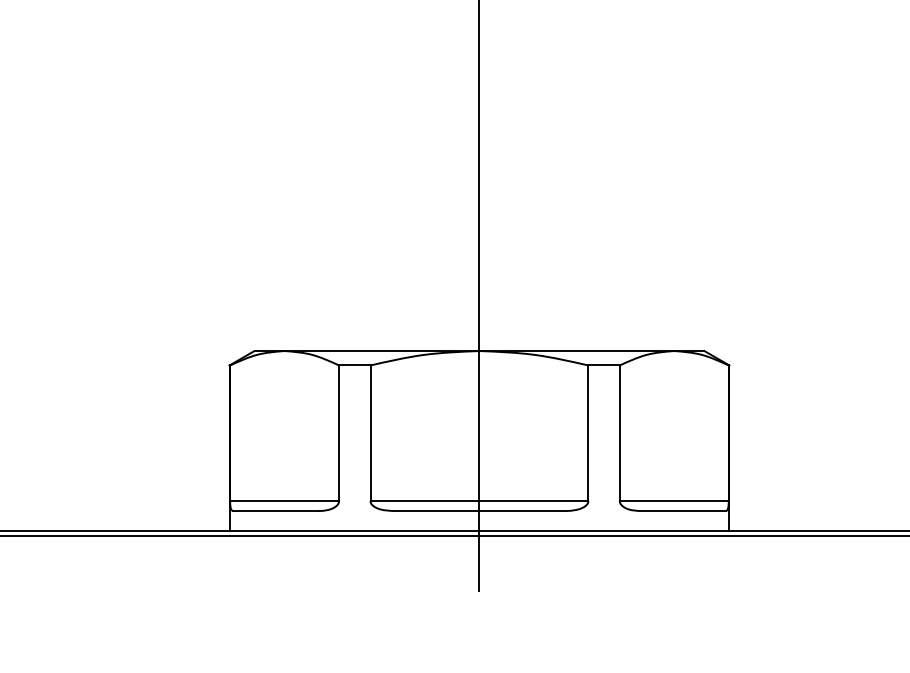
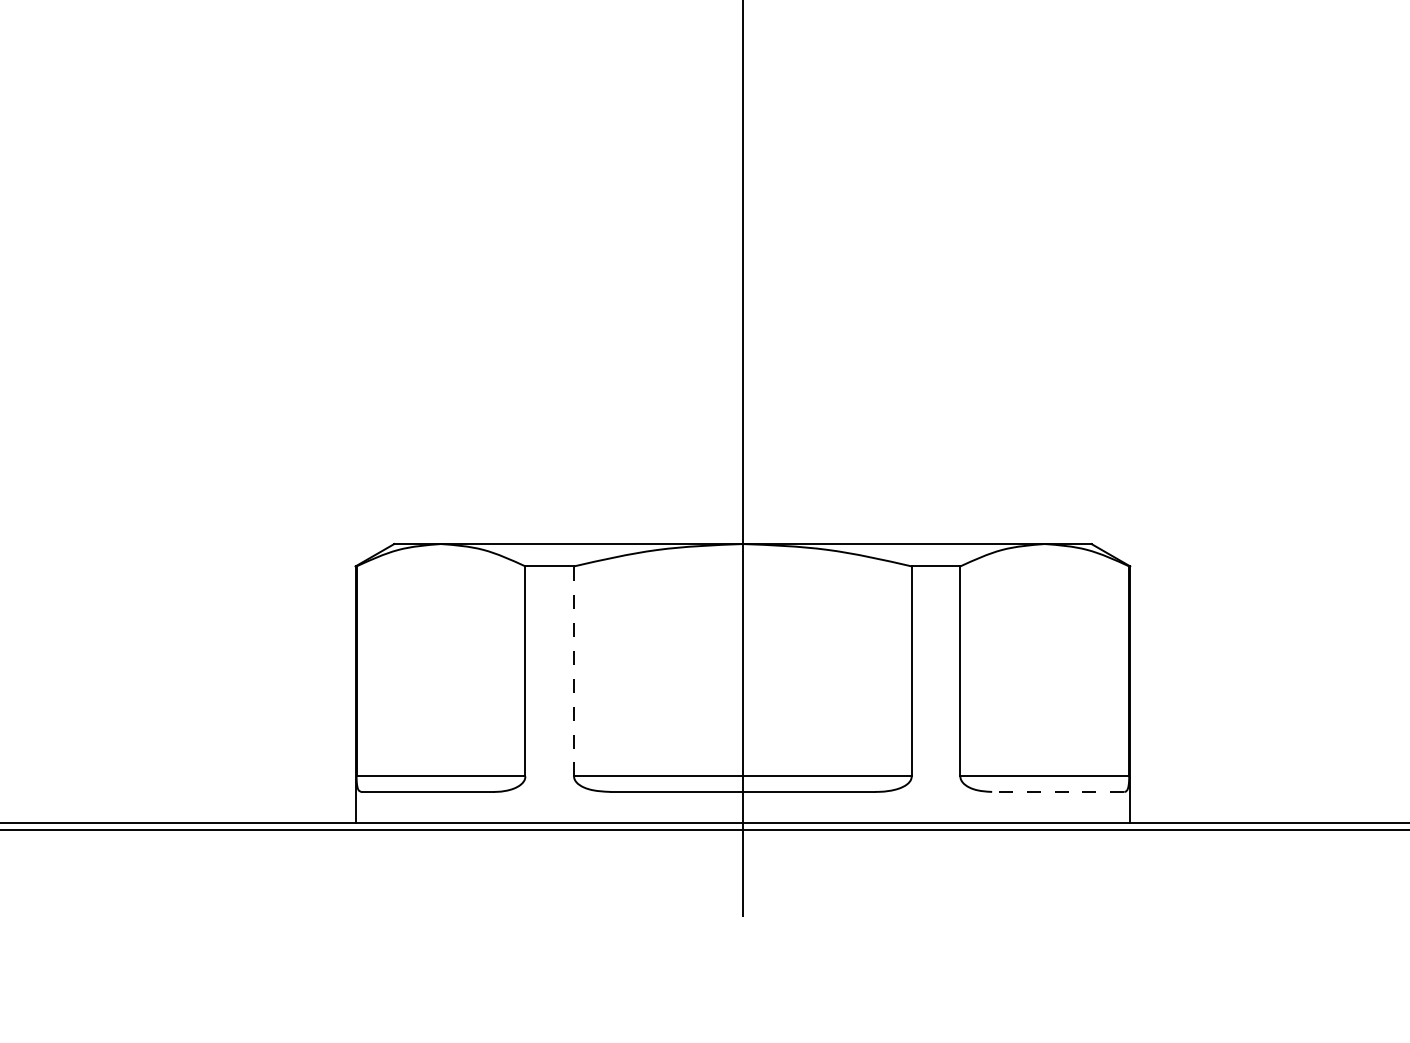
line: (370, 433) -> (574, 671), solid -> dashed
line: (682, 511) -> (1057, 792), solid -> dashed

